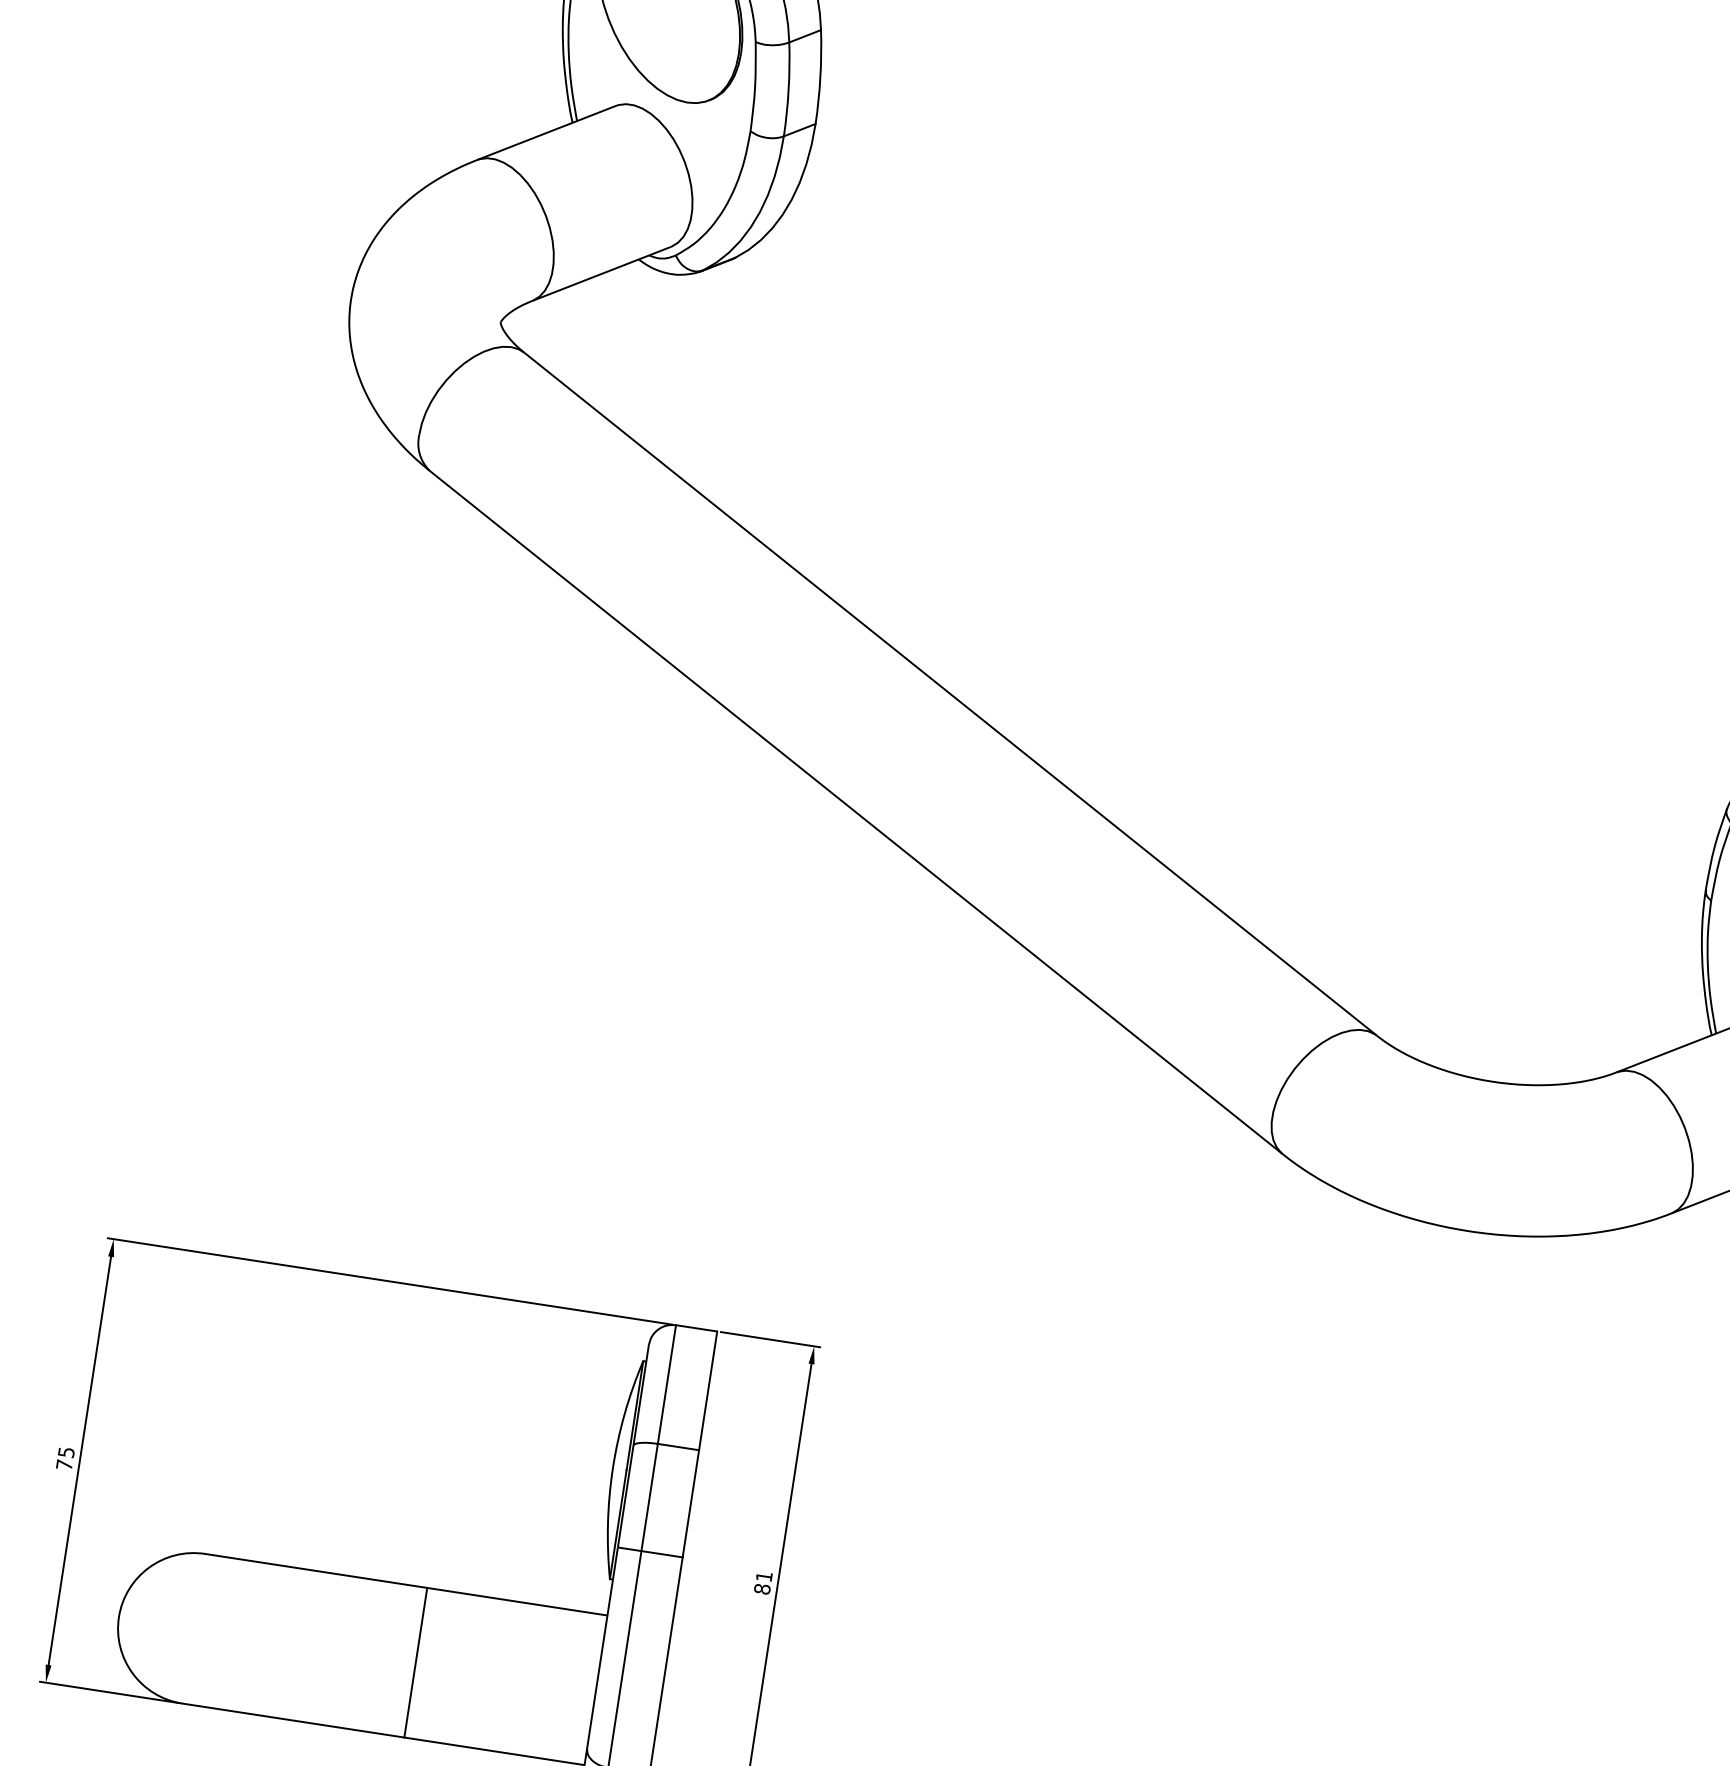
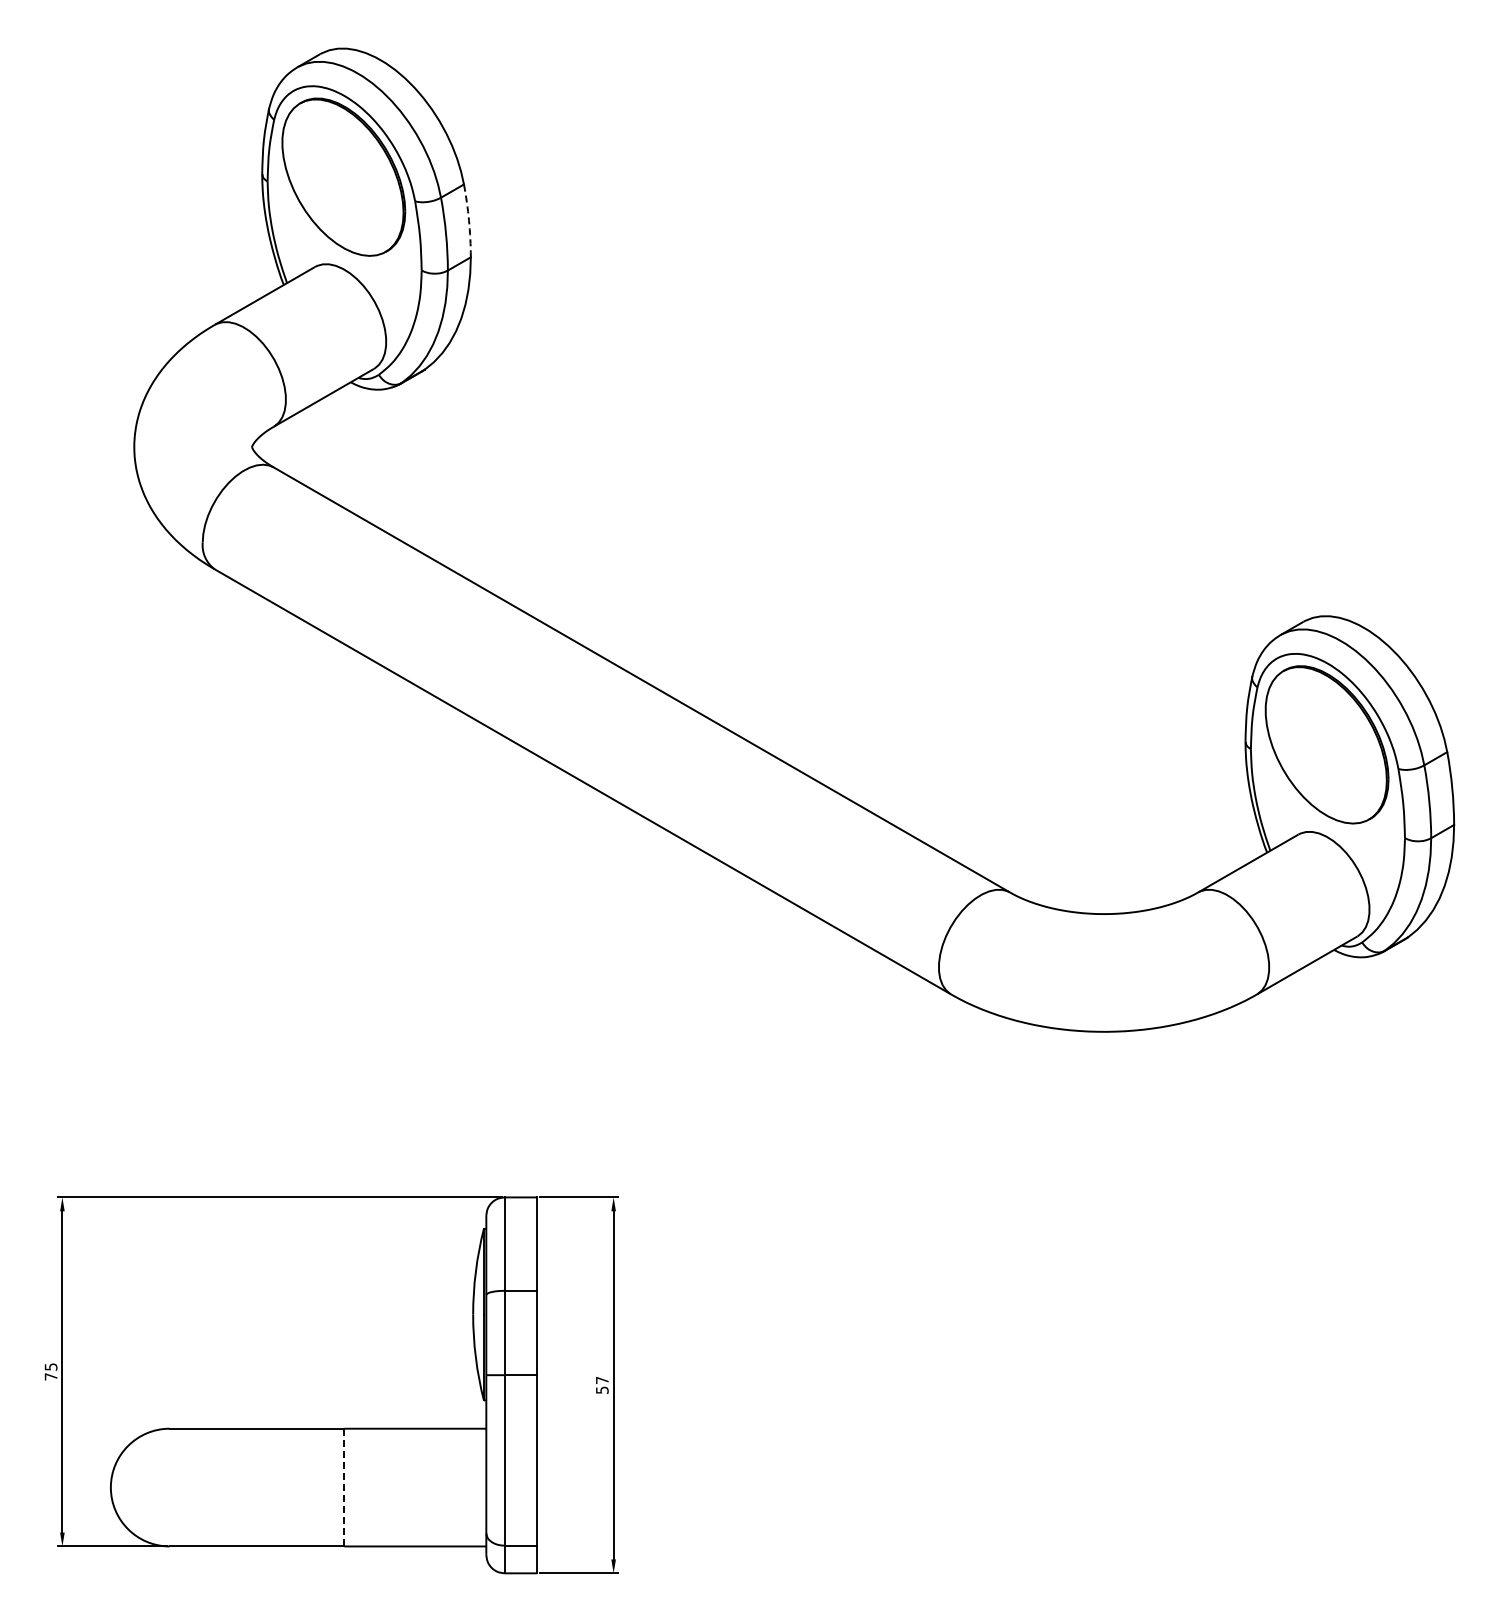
arc: (821, 76) -> (469, 220), solid -> dashed
text: (762, 1582) -> (601, 1385), 81 -> 57
line: (415, 1662) -> (344, 1487), solid -> dashed

